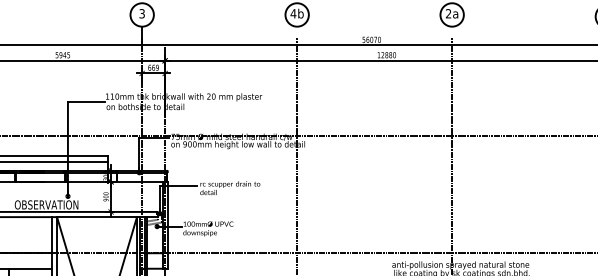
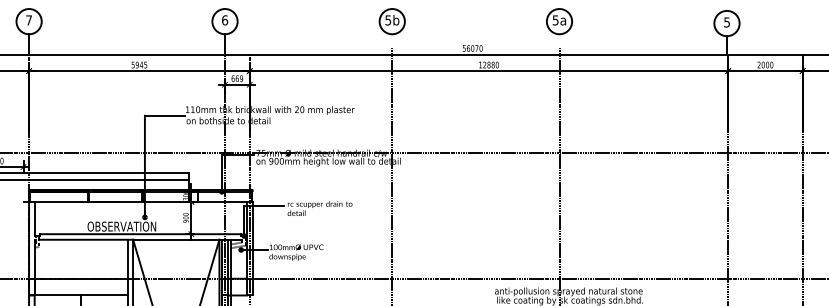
text: (142, 13) -> (225, 20), 3 -> 6
text: (293, 13) -> (388, 20), 4b -> 5b
text: (448, 13) -> (555, 20), 2a -> 5a

